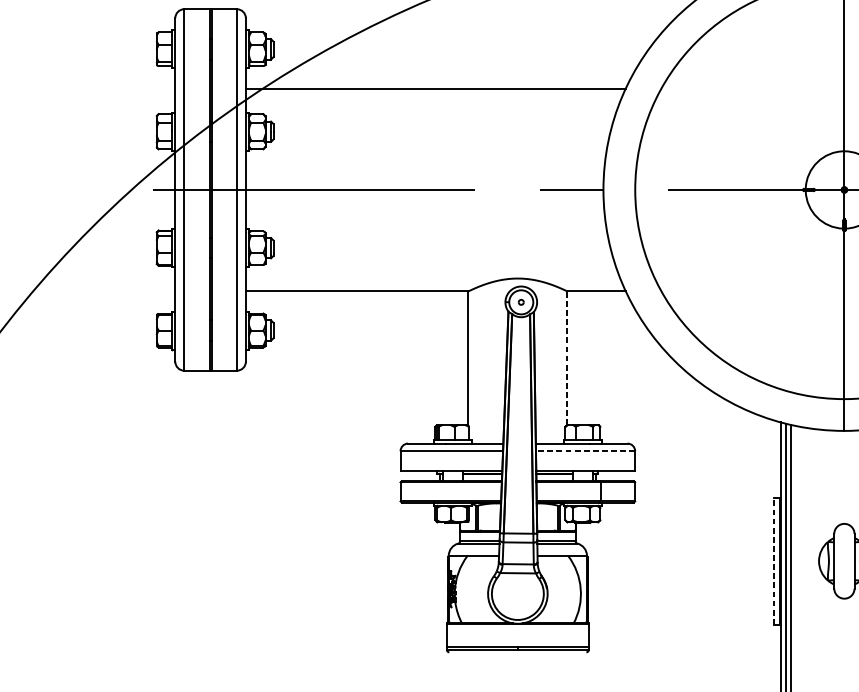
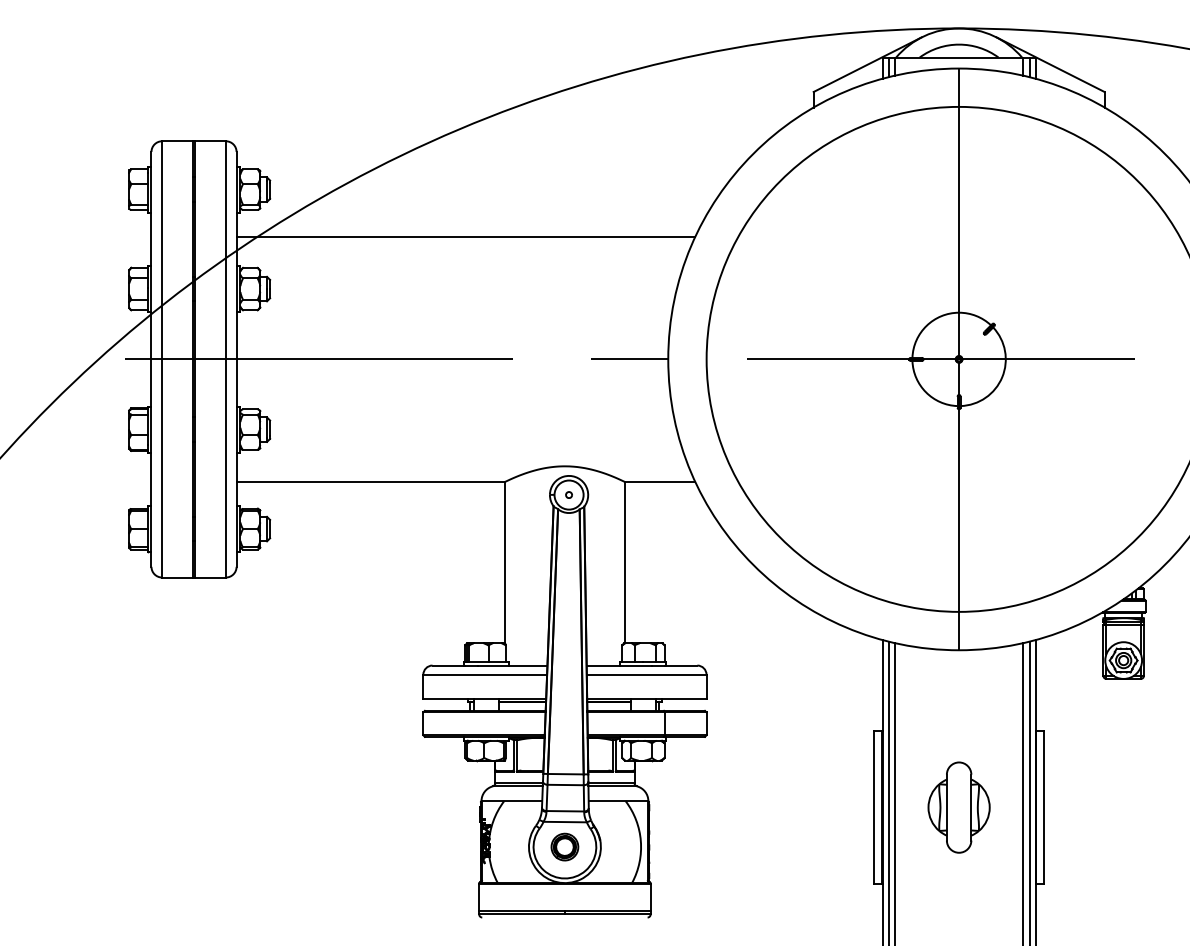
line: (567, 358) -> (624, 562), dashed -> solid
line: (585, 450) -> (646, 674), dashed -> solid
line: (774, 561) -> (874, 807), dashed -> solid
part: (517, 593) -> (564, 846), added

